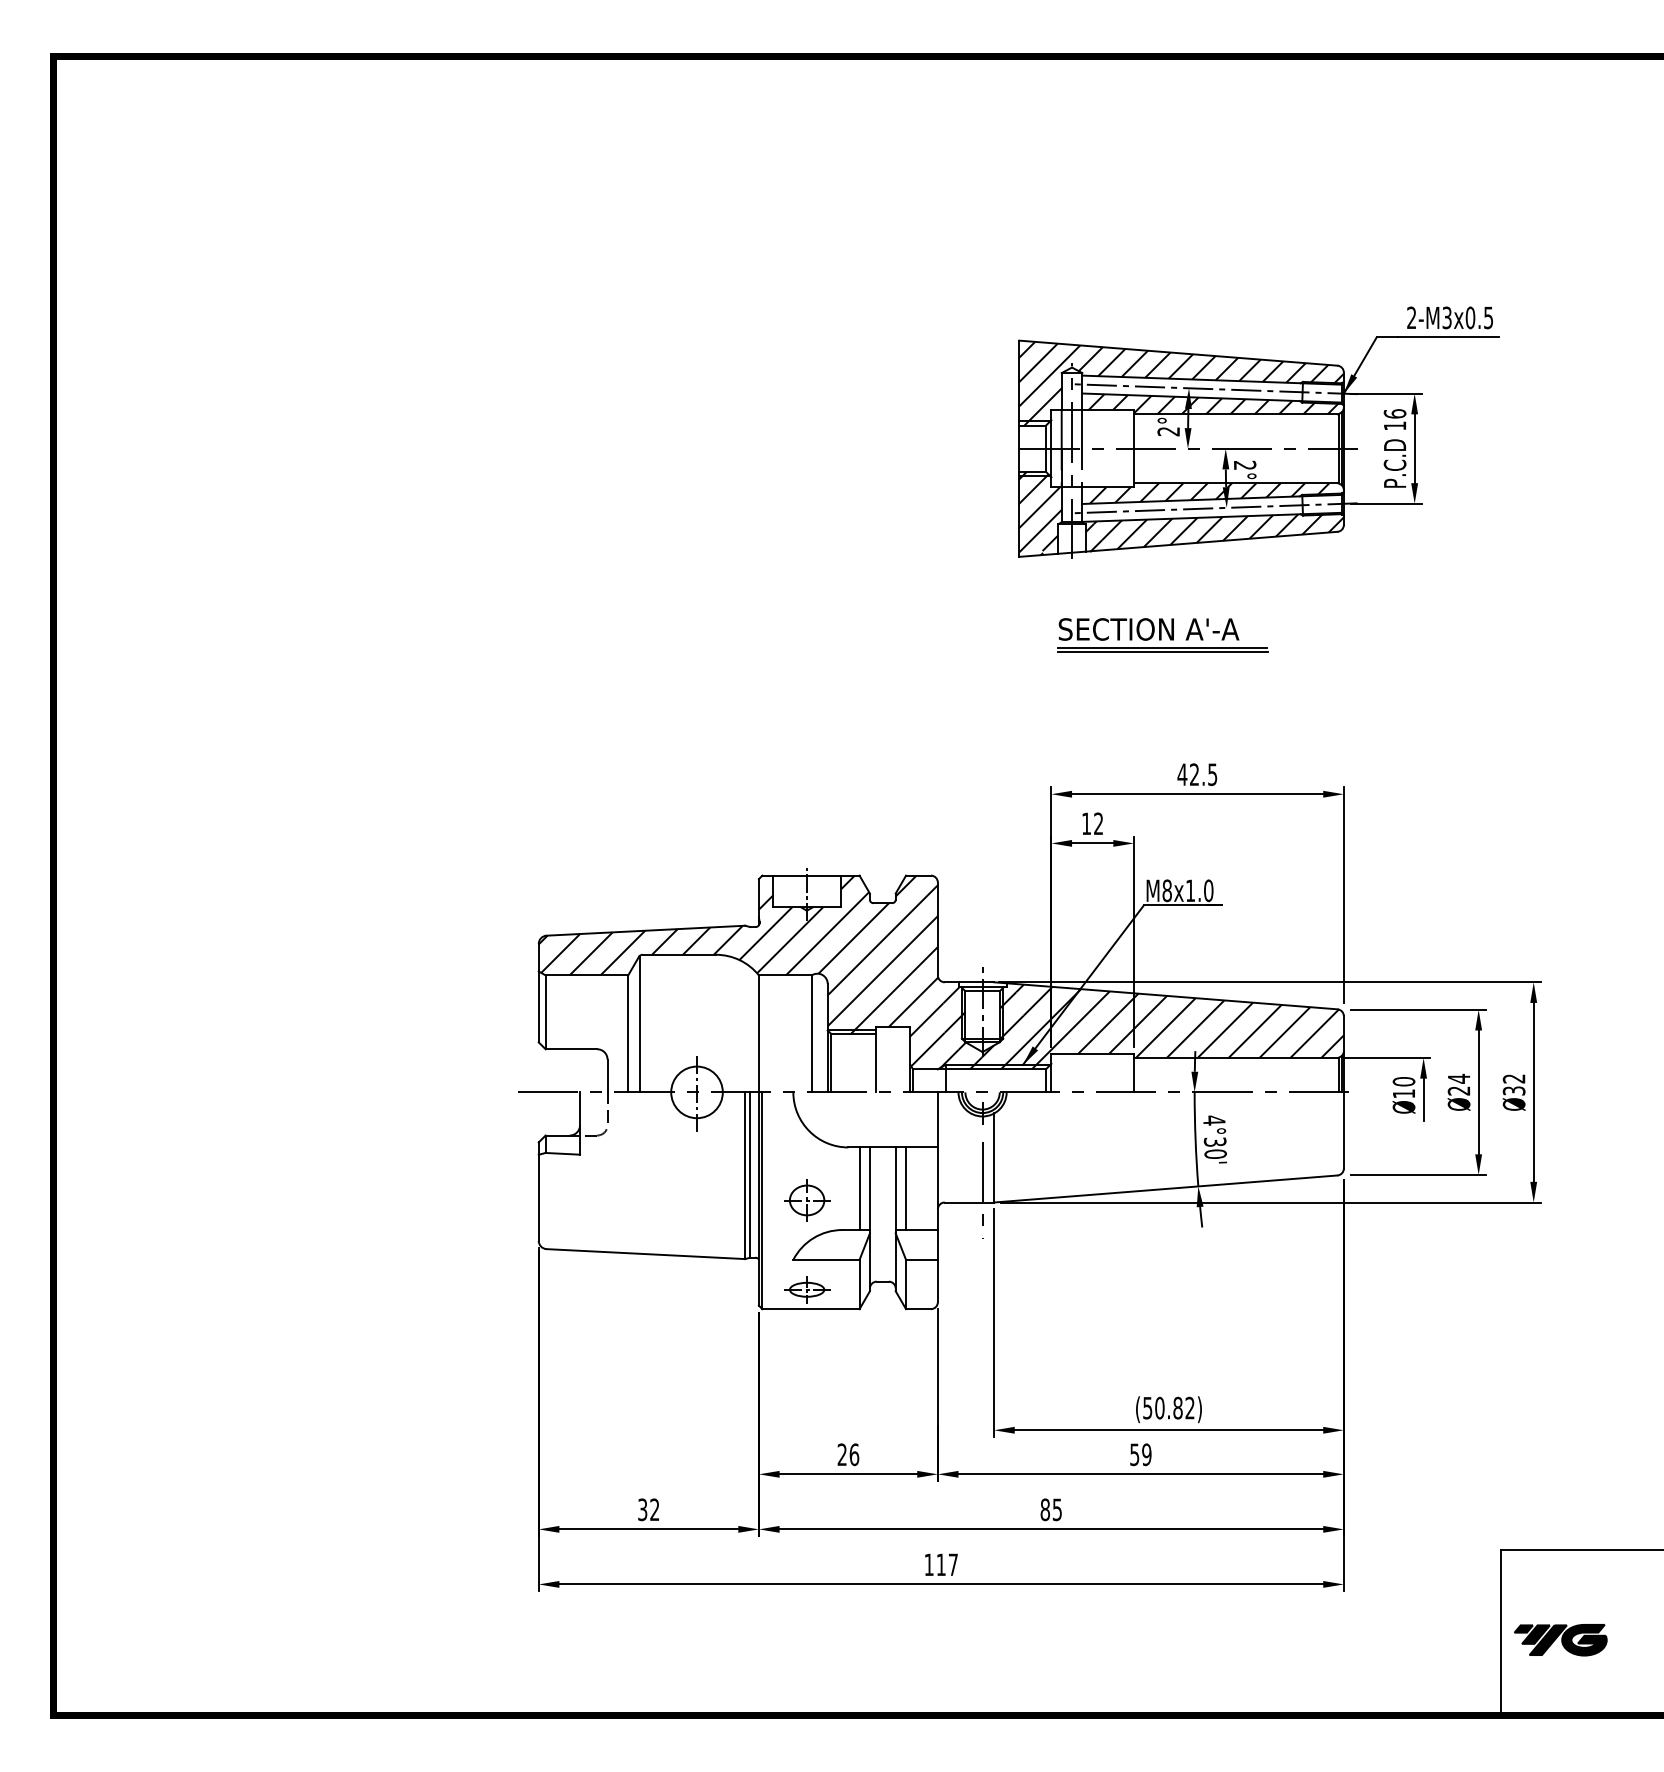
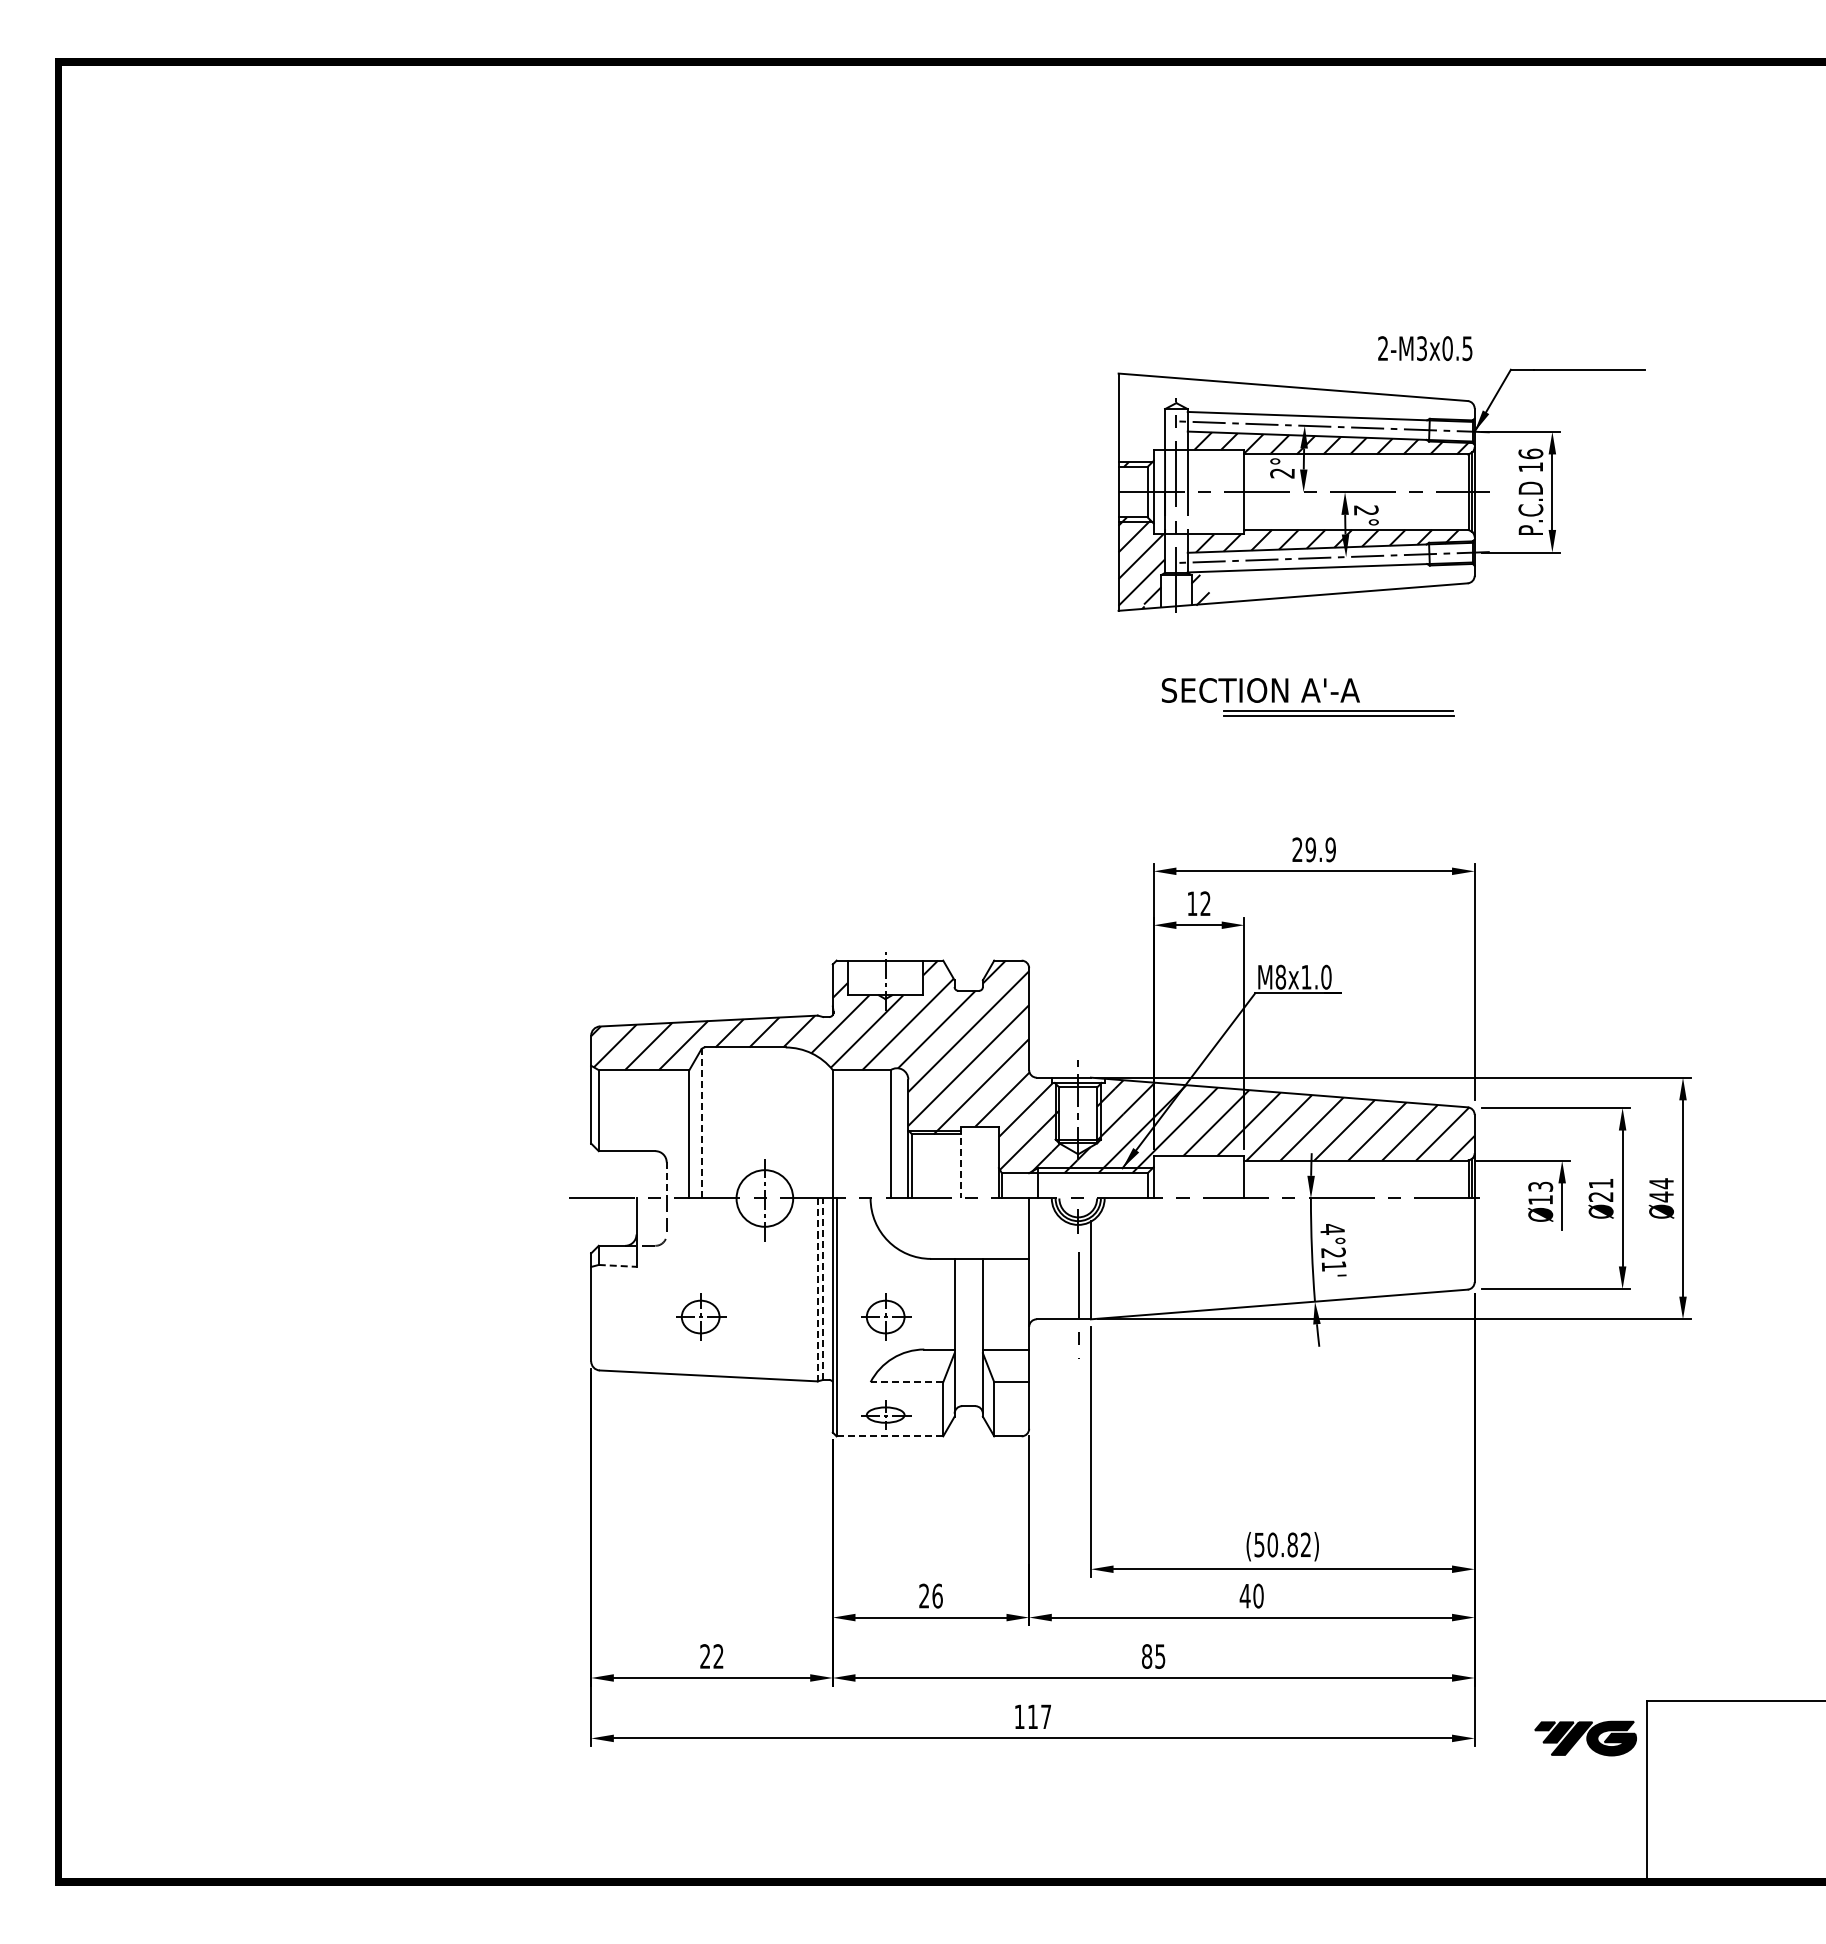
text: (1450, 317) -> (1425, 348), moved
hatch: (1181, 381) -> (1296, 418), removed
hatch: (1218, 531) -> (1337, 582), removed
part: (1162, 650) -> (1338, 713), moved
text: (1196, 774) -> (1313, 849), 42.5 -> 29.9
line: (640, 1024) -> (702, 1123), solid -> dashed
line: (876, 1059) -> (961, 1162), solid -> dashed
line: (607, 1076) -> (666, 1180), solid -> dashed
text: (1459, 1078) -> (1601, 1183), Ø24 -> Ø21
text: (1403, 1081) -> (1540, 1186), Ø10 -> Ø13
text: (1514, 1085) -> (1661, 1190), Ø32 -> Ø44
text: (1215, 1147) -> (1333, 1259), 4°30' -> 4°21'
line: (562, 1153) -> (617, 1265), solid -> dashed
line: (750, 1175) -> (823, 1289), solid -> dashed
line: (744, 1176) -> (817, 1290), solid -> dashed
line: (859, 1188) -> (943, 1303), removed
line: (906, 1188) -> (994, 1303), removed
part: (639, 1199) -> (701, 1316), added
line: (826, 1260) -> (906, 1382), solid -> dashed
line: (811, 1309) -> (890, 1436), solid -> dashed
text: (1140, 1454) -> (1251, 1595), 59 -> 40
text: (642, 1509) -> (705, 1656), 32 -> 22
part: (1560, 1640) -> (1585, 1738), moved

